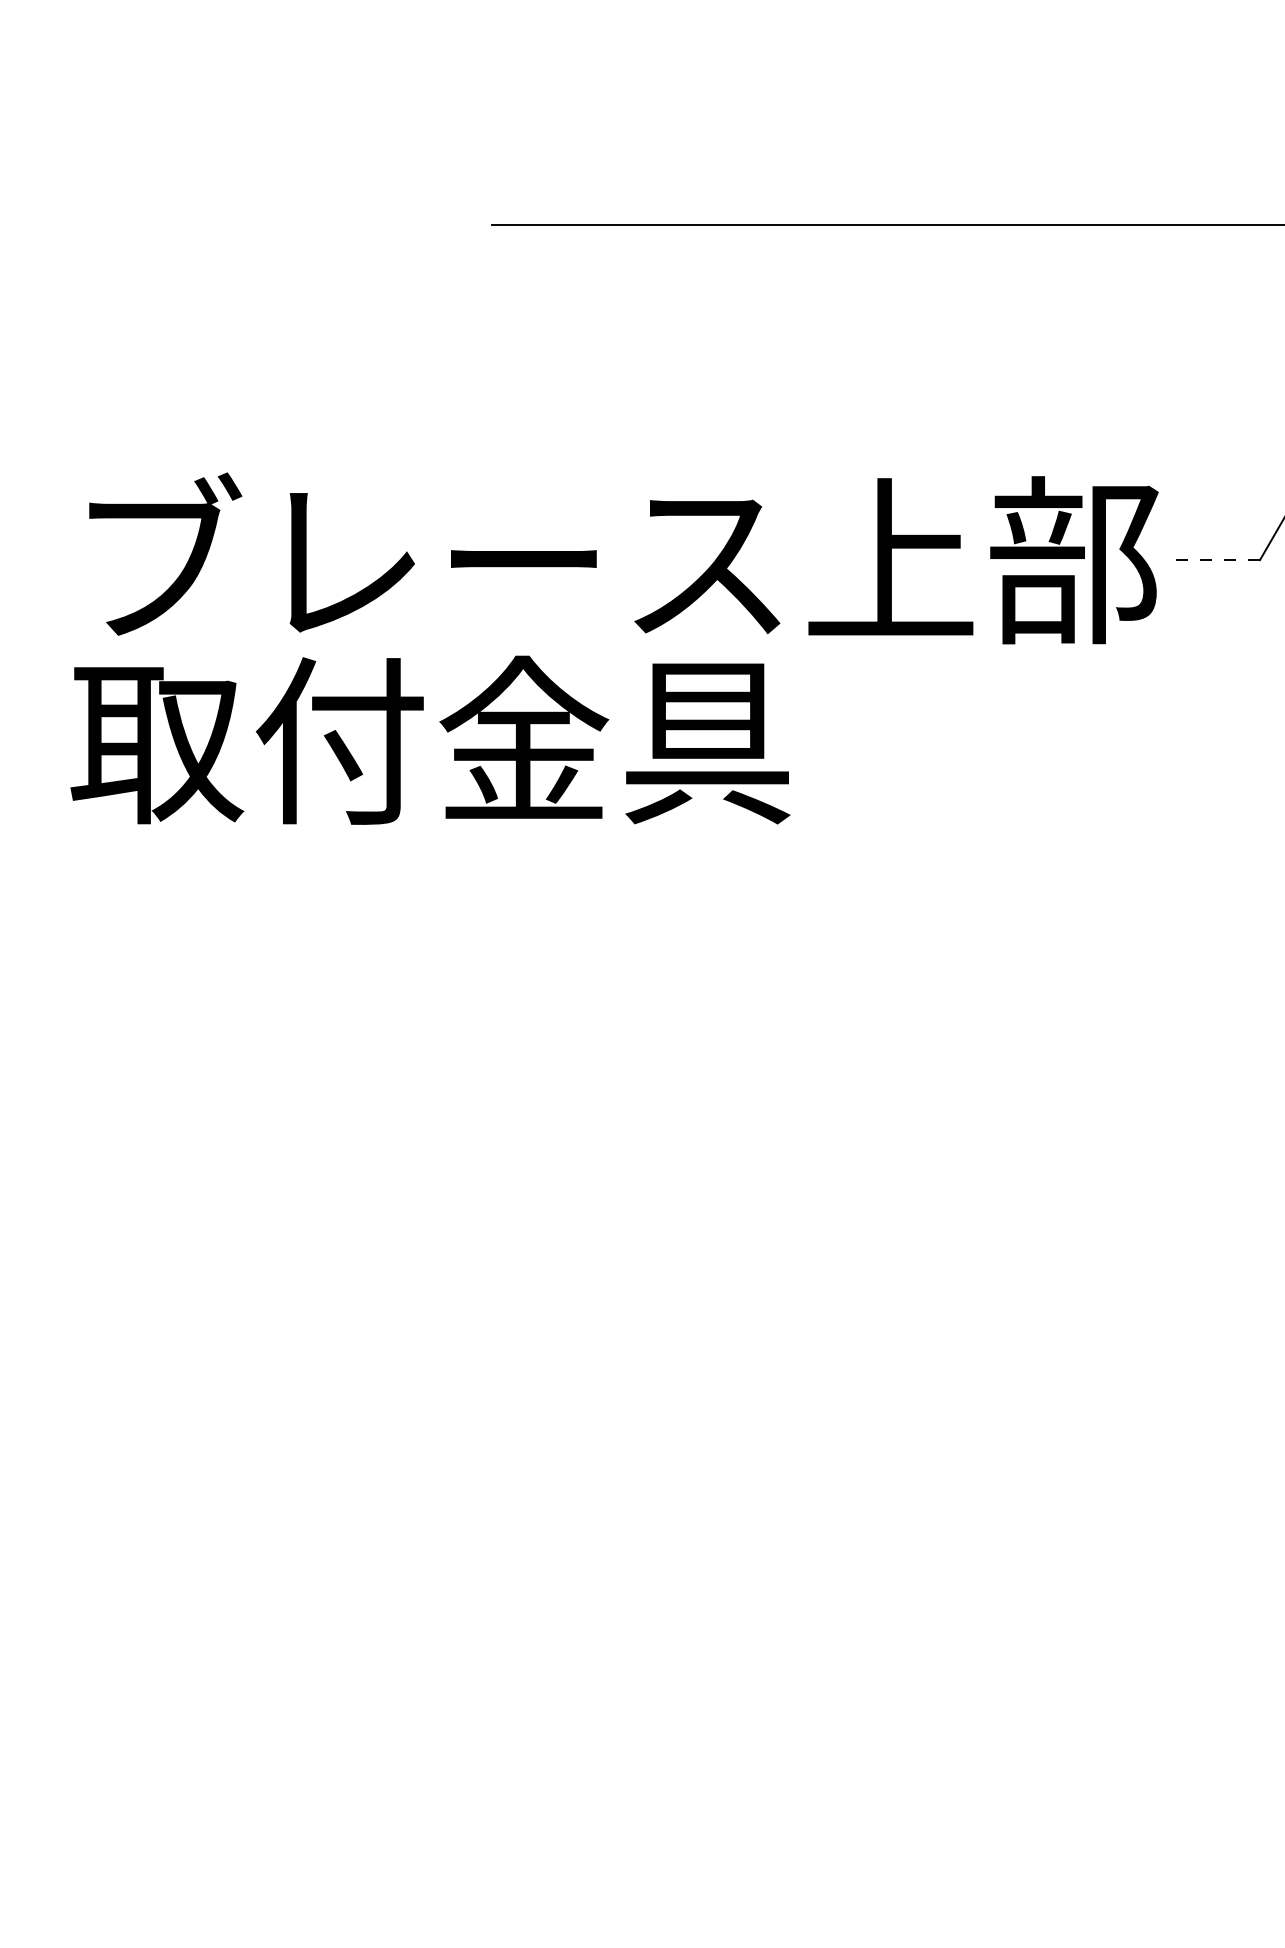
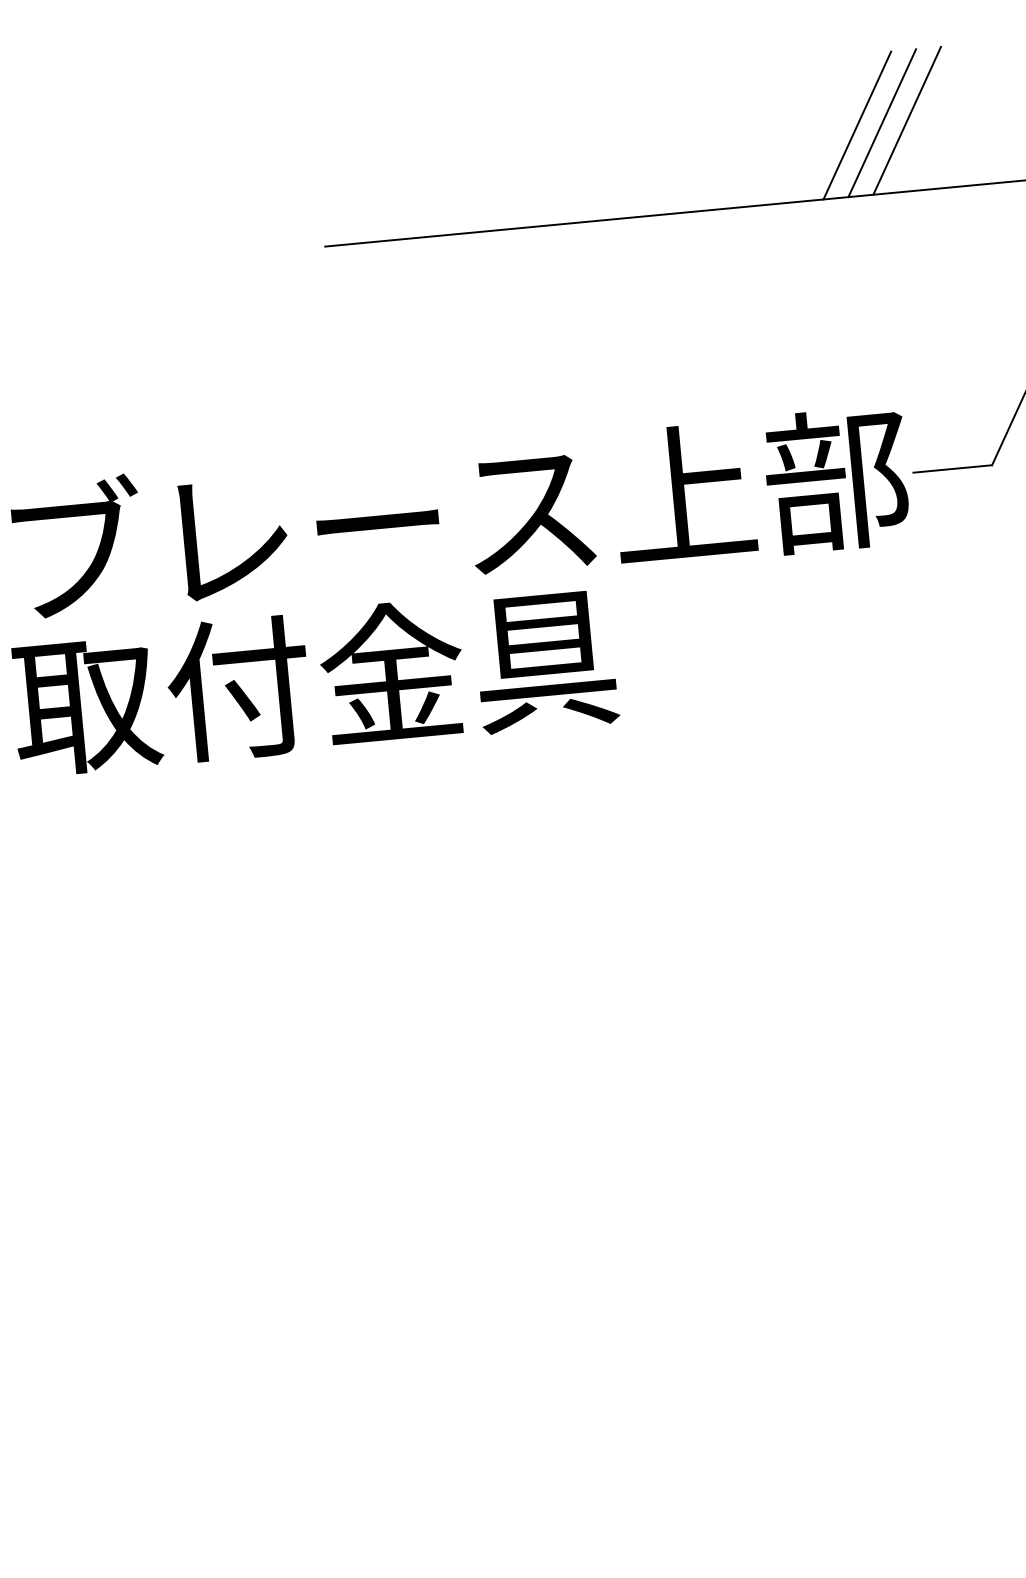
line: (1137, 141) -> (856, 125), added
line: (1167, 141) -> (881, 123), added
line: (1197, 141) -> (906, 120), added
line: (1212, 560) -> (952, 469), dashed -> solid

